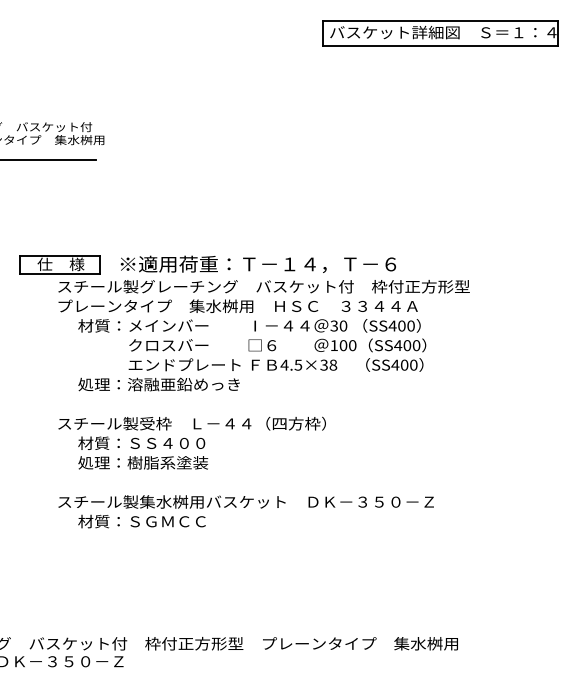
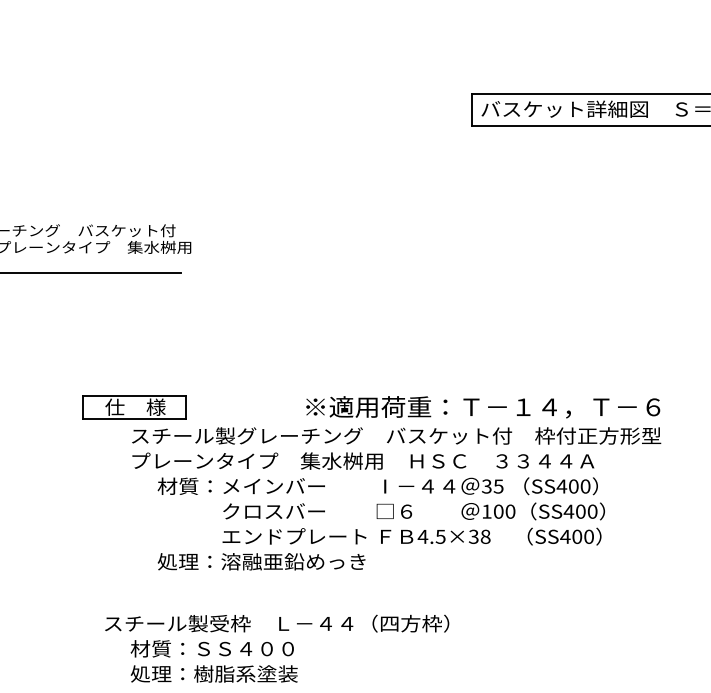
text: (257, 263) -> (481, 406), moved
text: (343, 325) -> (498, 485), 30 -> 35
text: (191, 442) -> (276, 647), moved

